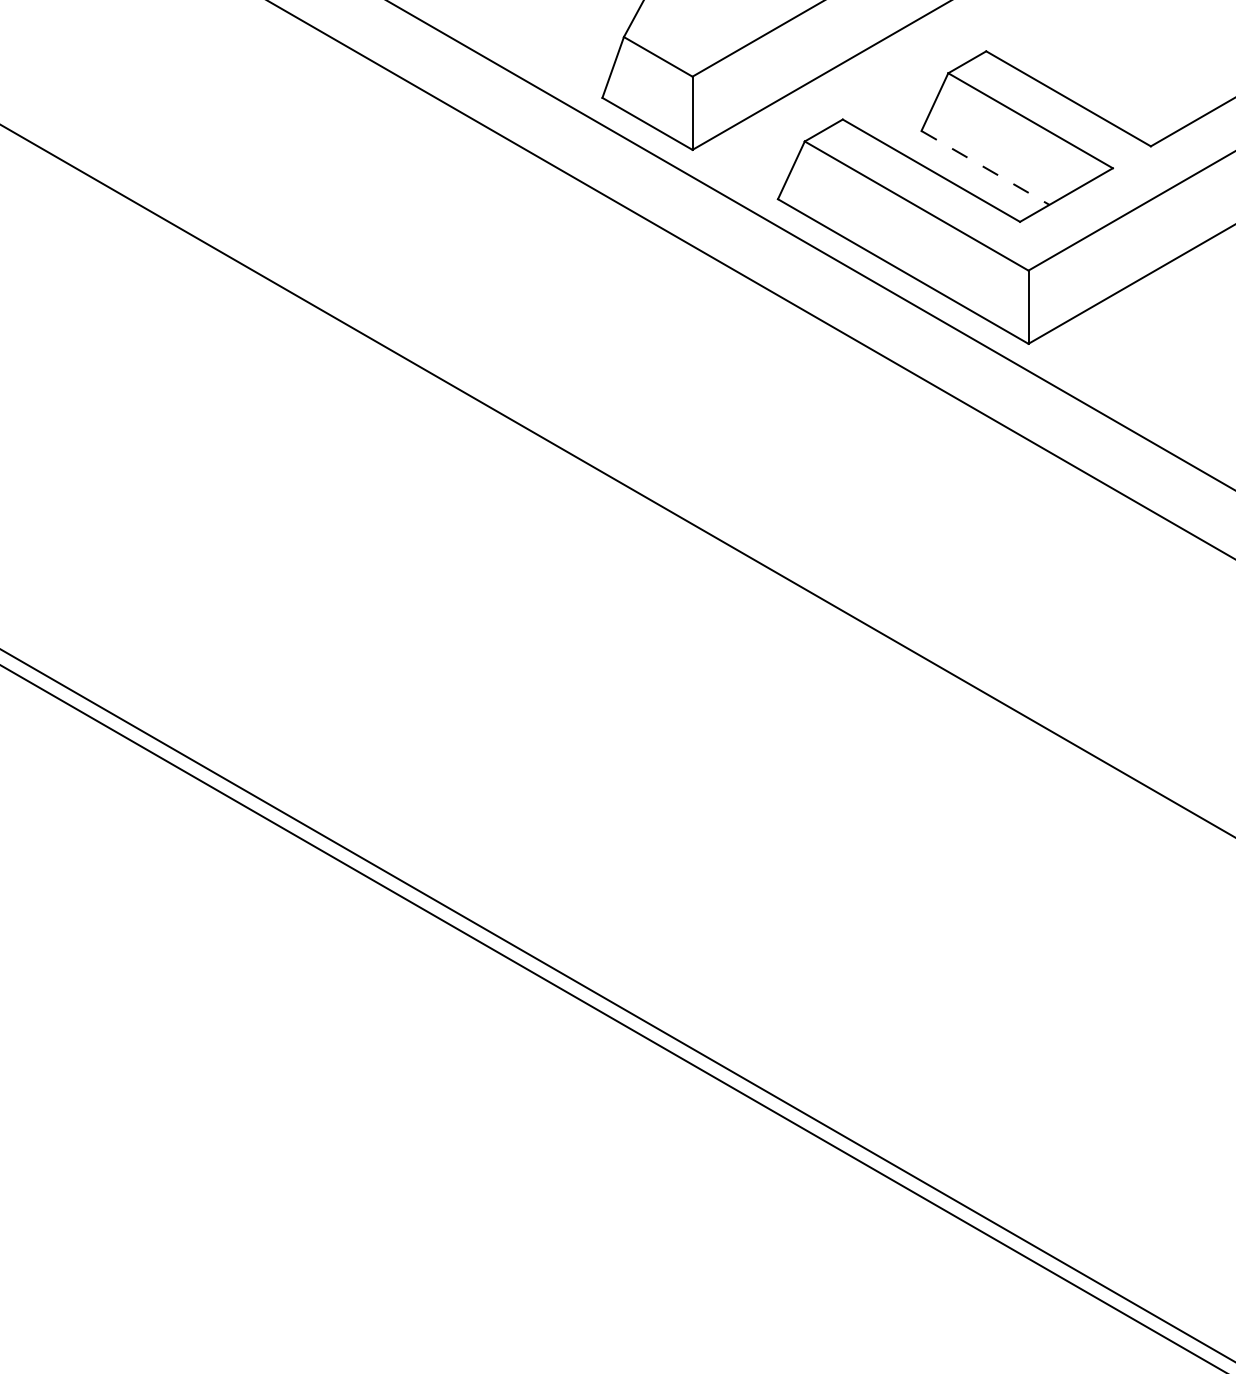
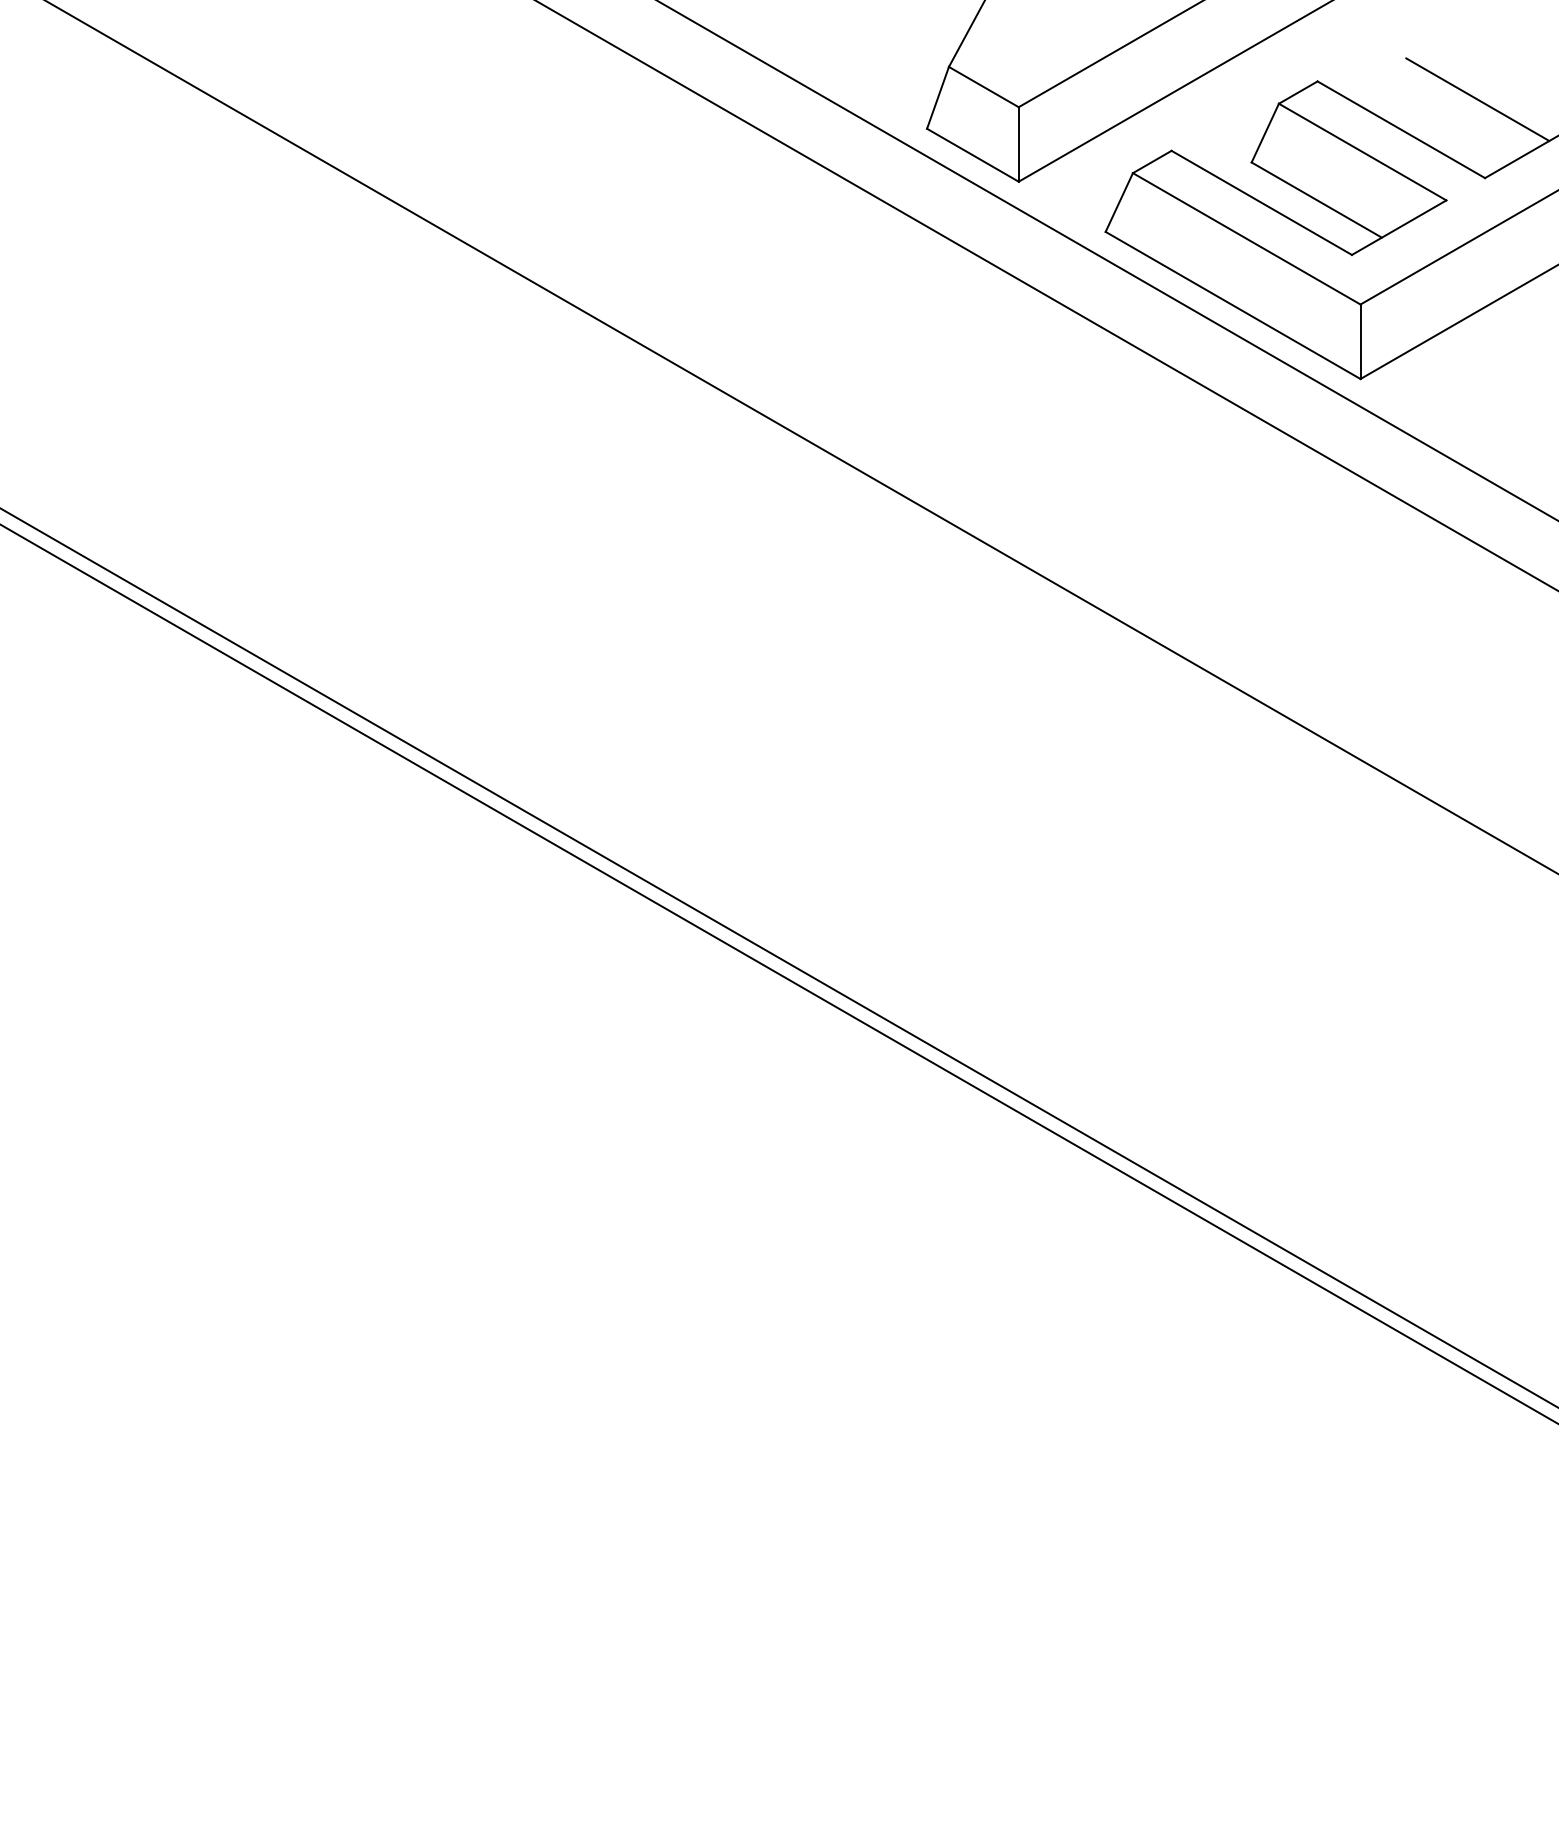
line: (1143, 69) -> (1477, 99), added
line: (986, 168) -> (1317, 200), dashed -> solid

